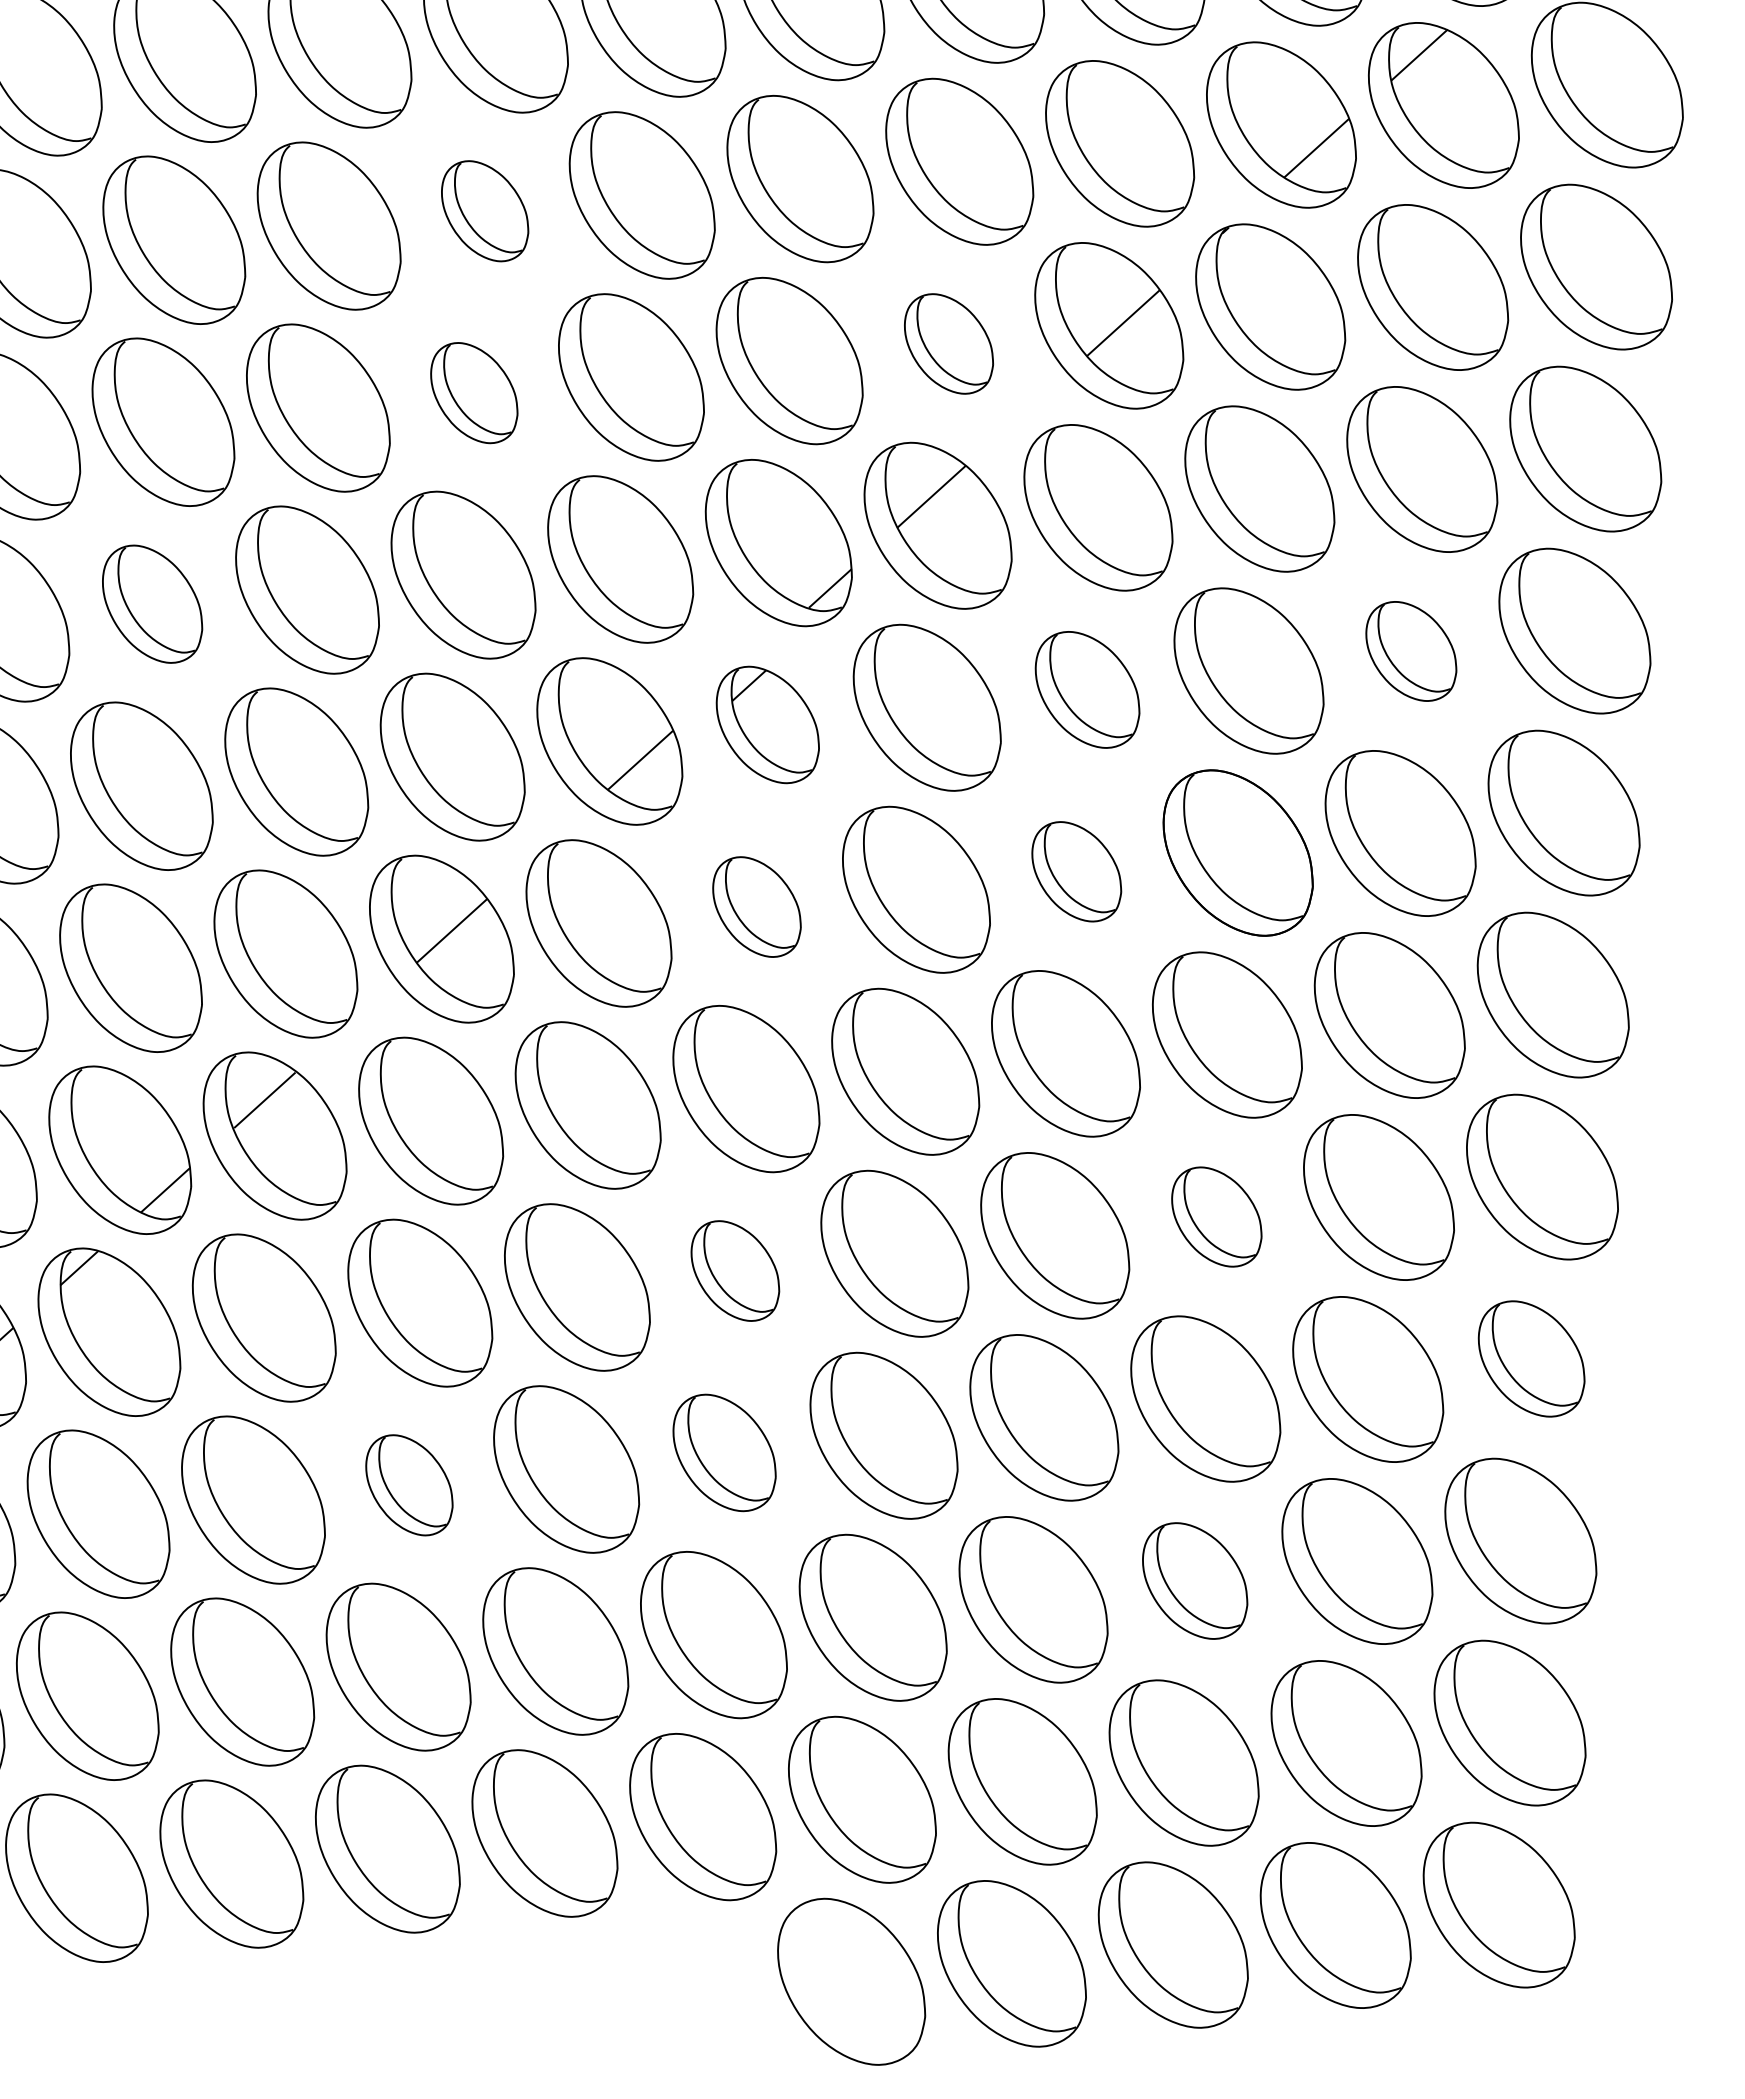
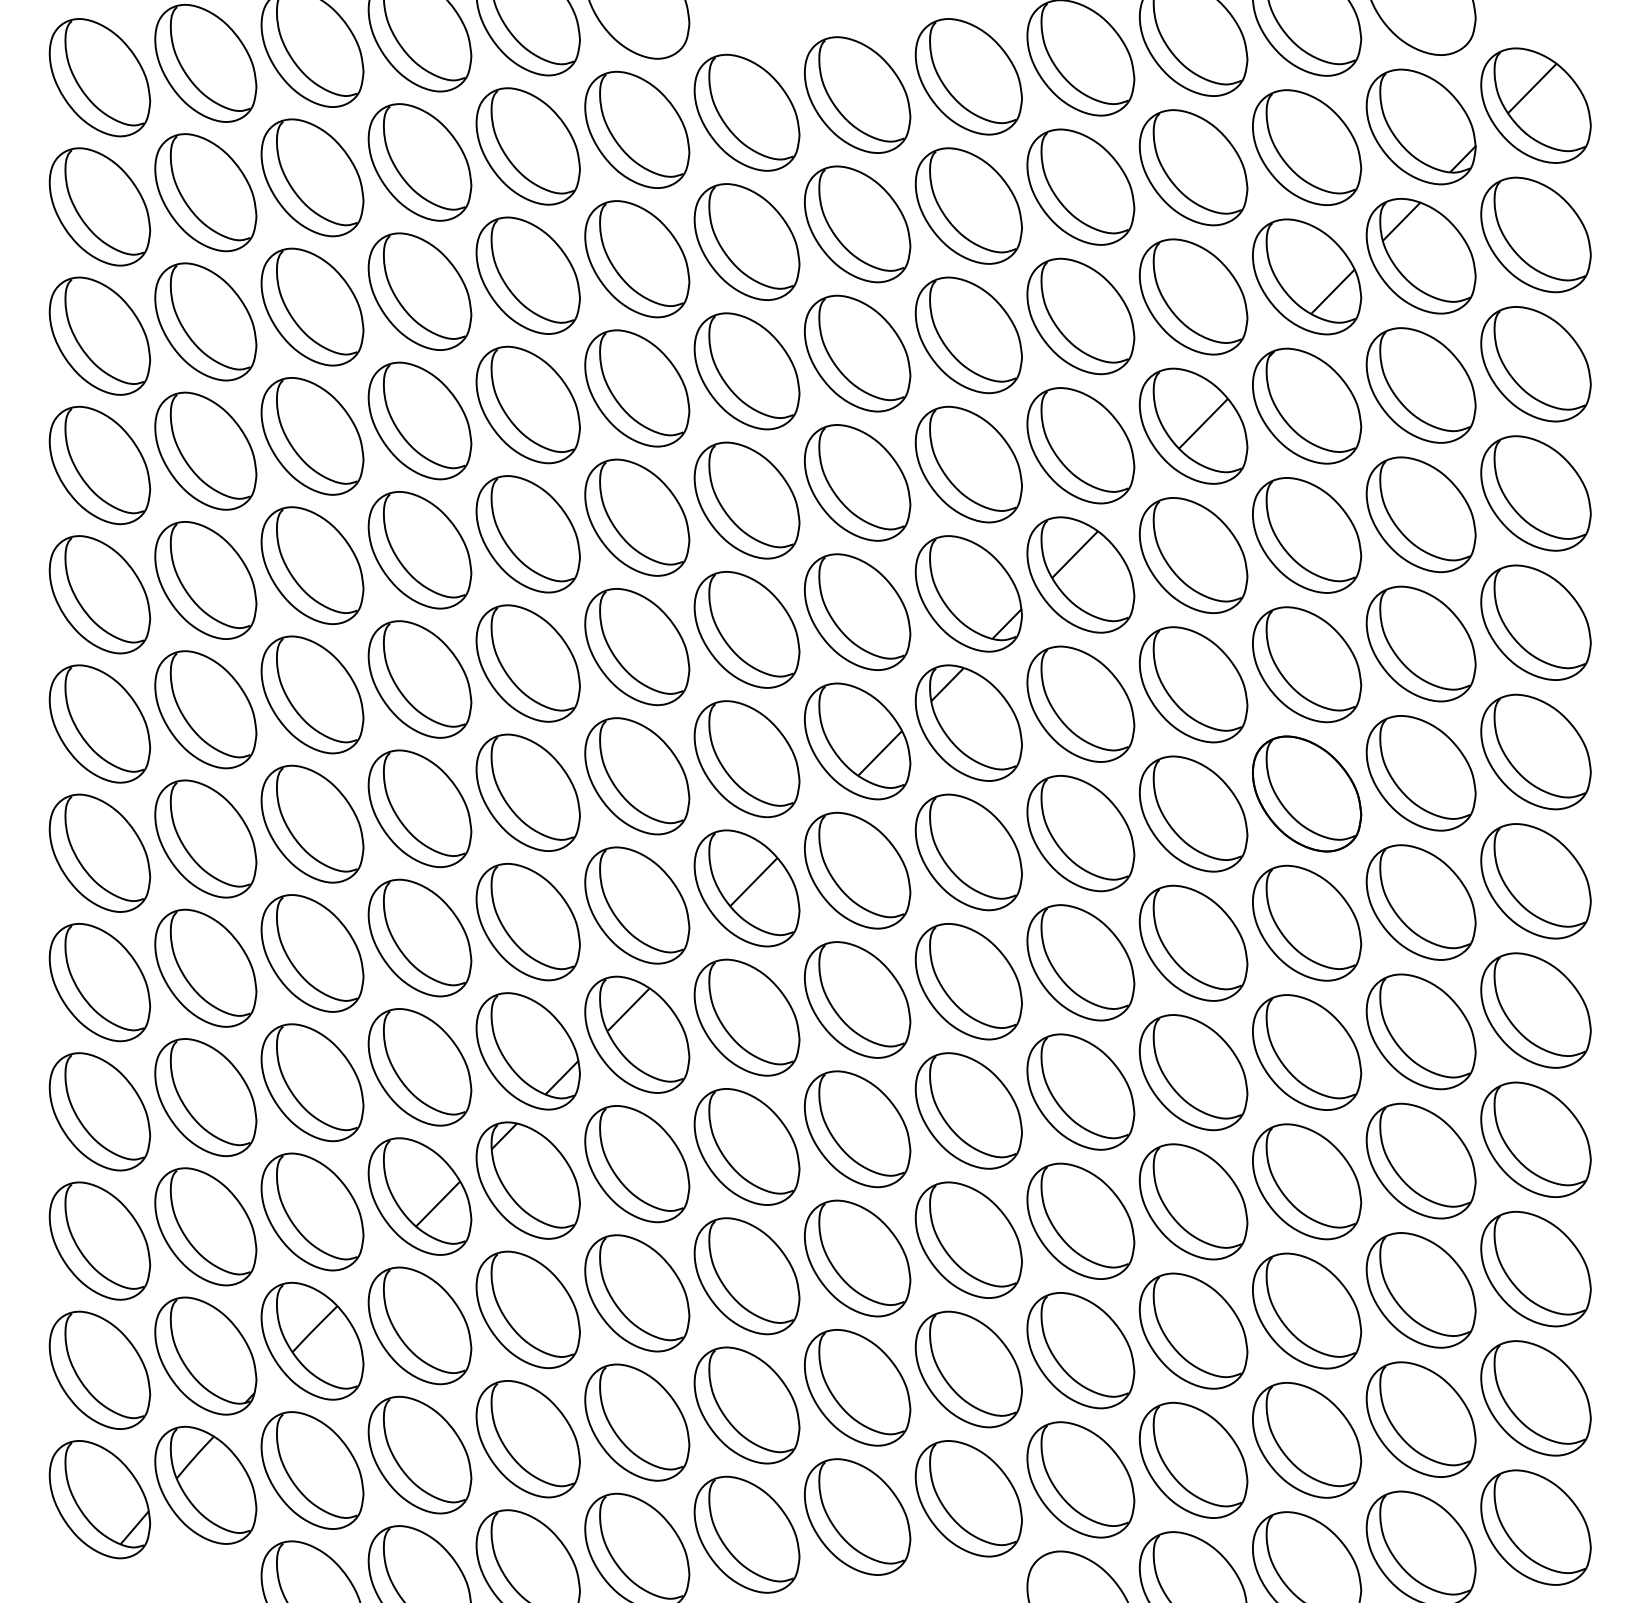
part: (484, 211) -> (746, 371), size x1.67
part: (948, 343) -> (1080, 445), size x1.67
part: (473, 392) -> (746, 500), size x1.67
part: (151, 604) -> (527, 663), size x1.43
part: (1410, 650) -> (1420, 643), size x1.67
part: (1087, 689) -> (1193, 684), size x1.43
part: (767, 724) -> (968, 722), size x1.43
part: (1076, 871) -> (1193, 813), size x1.67
part: (756, 907) -> (968, 852), size x1.67
part: (1217, 1217) -> (1307, 1052), size x1.67
part: (735, 1270) -> (968, 1110), size x1.67
part: (1530, 1358) -> (1535, 1139), size x1.43
part: (724, 1451) -> (968, 1239), size x1.43
part: (408, 1485) -> (746, 1276), size x1.67
part: (1195, 1580) -> (1307, 1310), size x1.43

